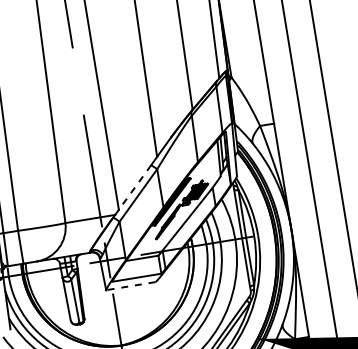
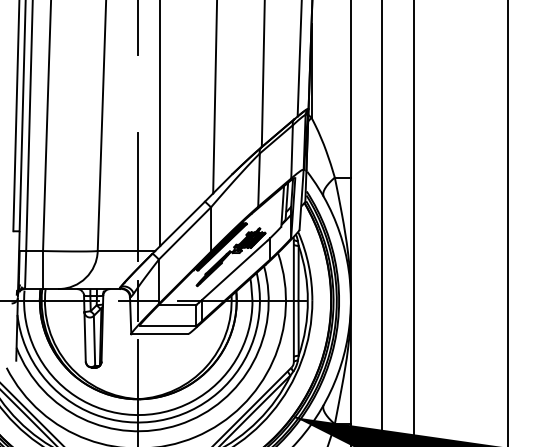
line: (134, 188) -> (182, 224), dashed -> solid
line: (130, 286) -> (159, 334), dashed -> solid

